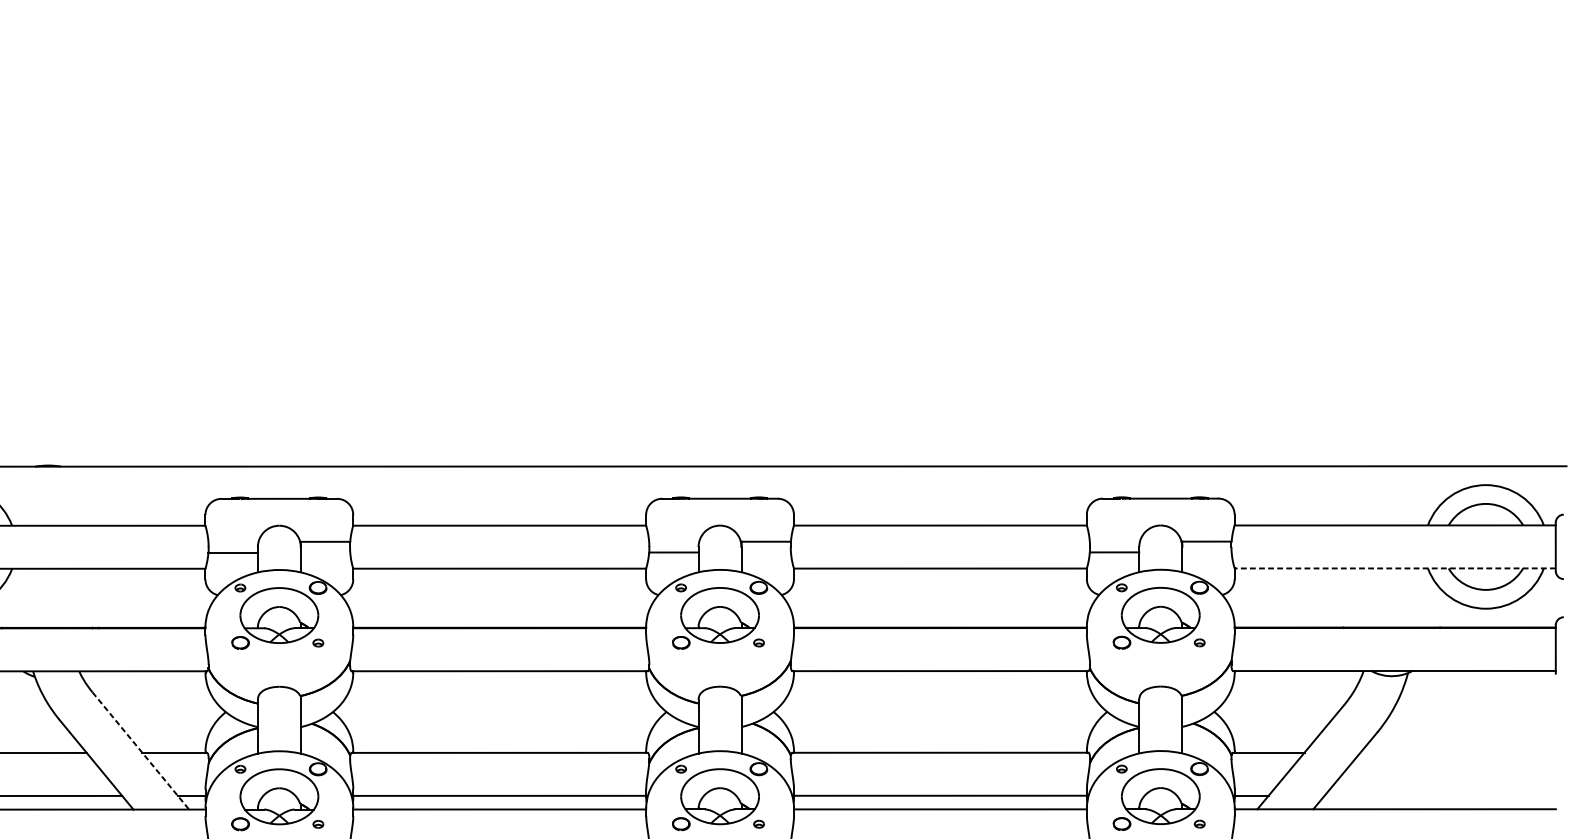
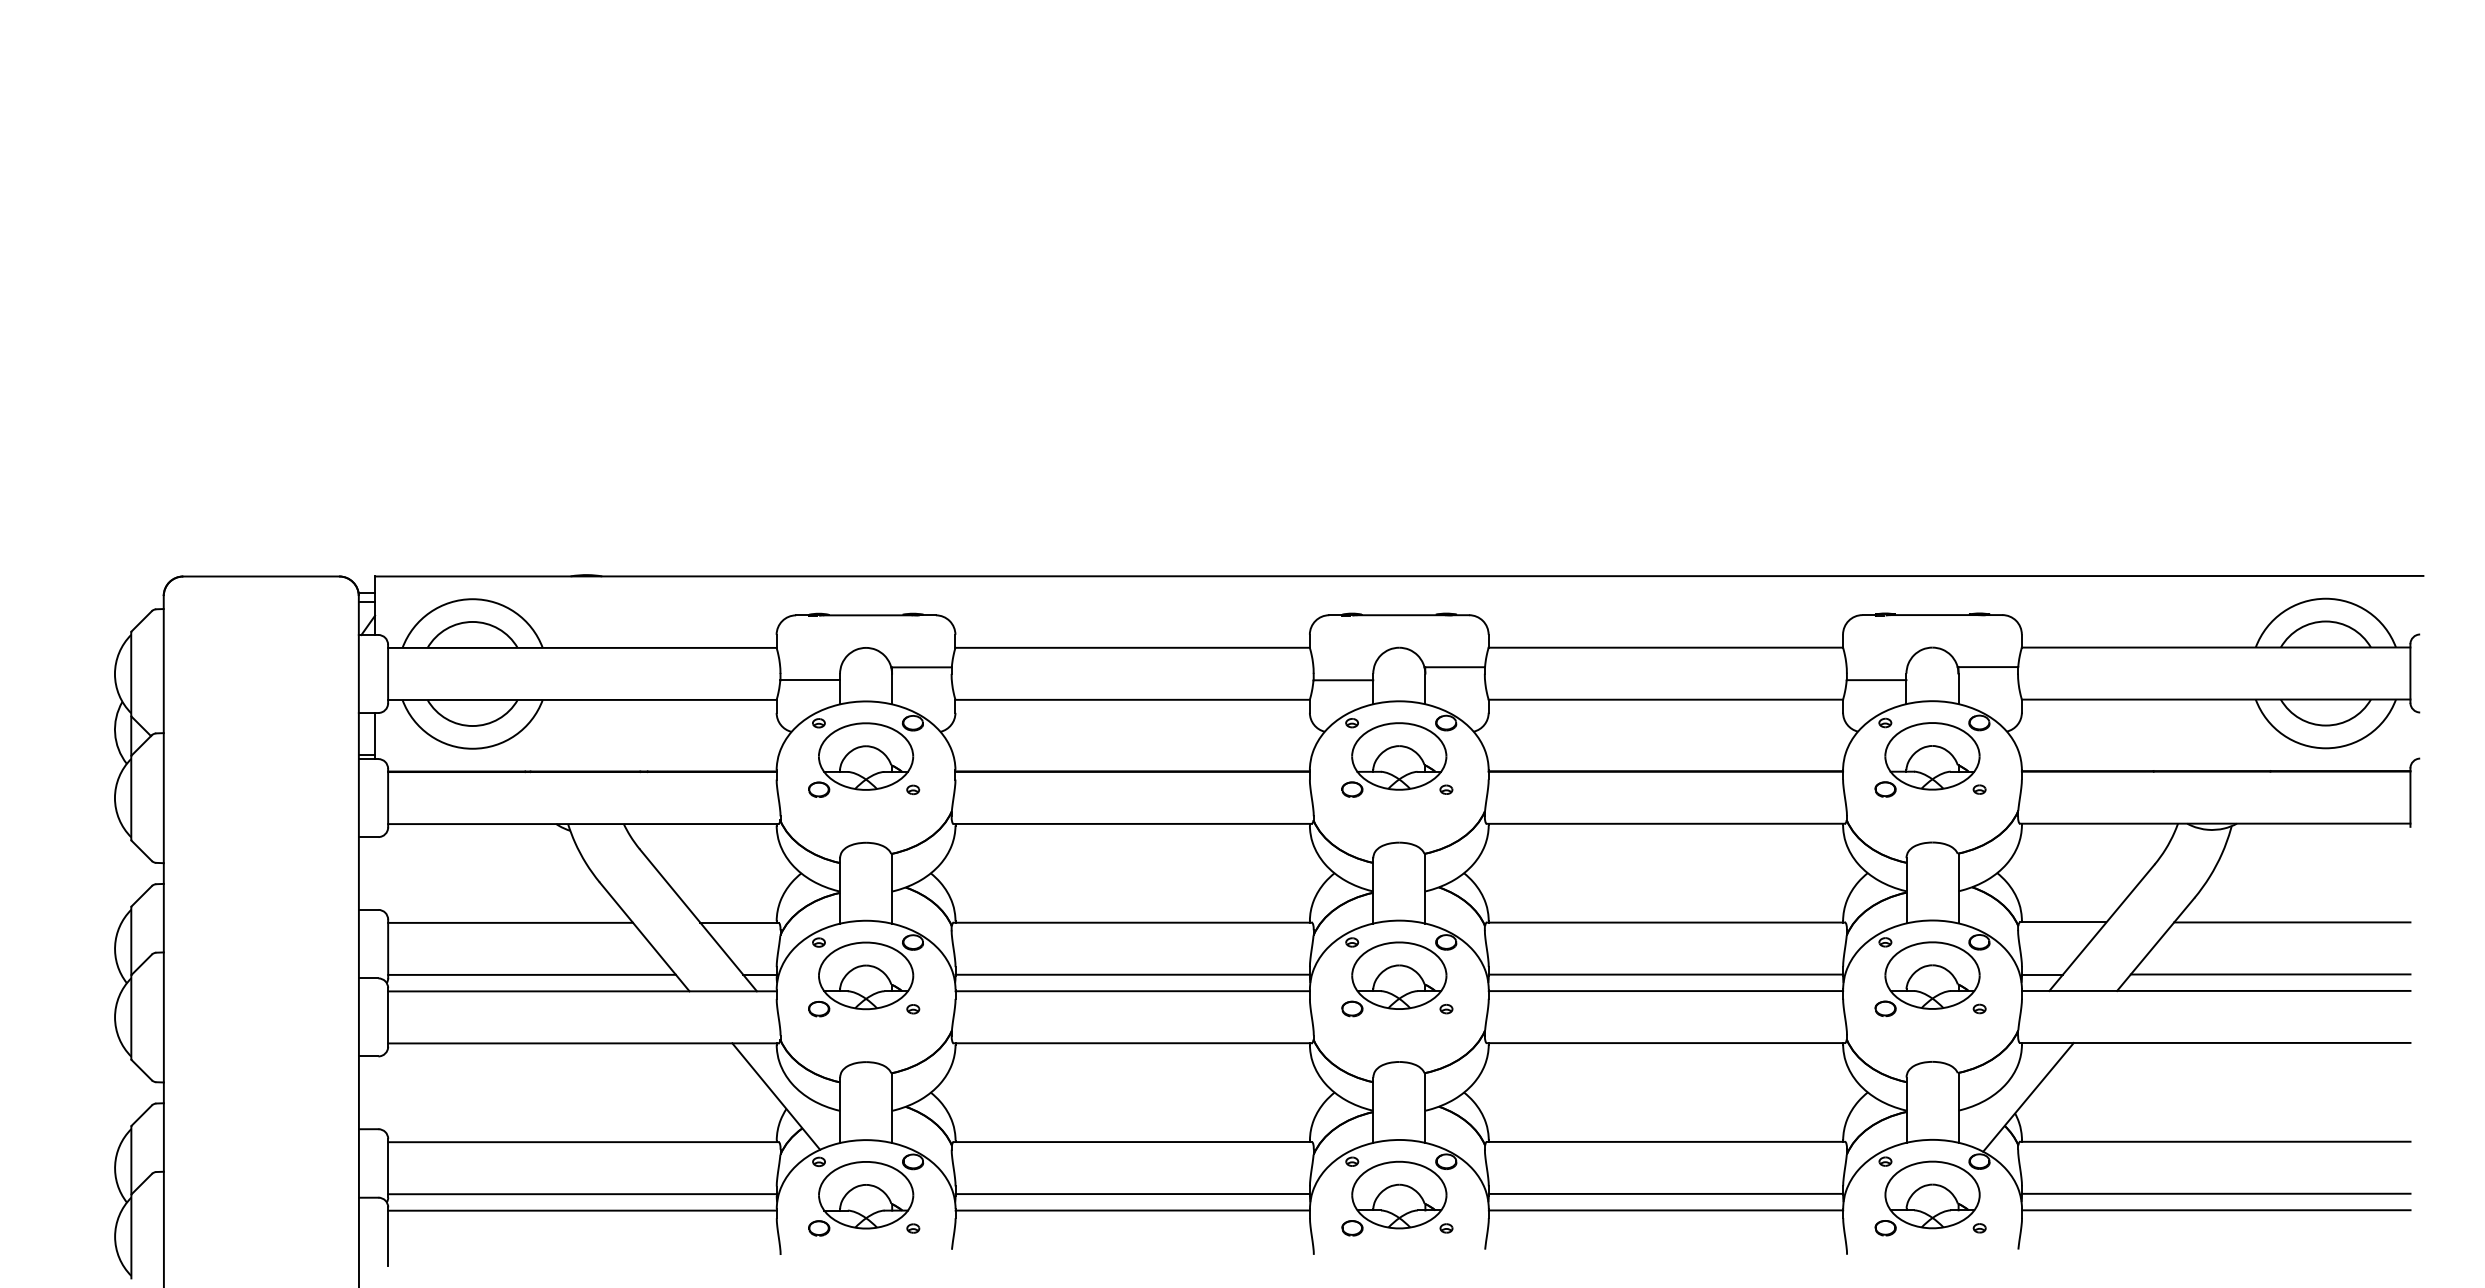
line: (1394, 568) -> (2215, 699), dashed -> solid
line: (140, 751) -> (698, 920), dashed -> solid
line: (1458, 752) -> (2292, 922), added
line: (1440, 795) -> (2270, 974), added

